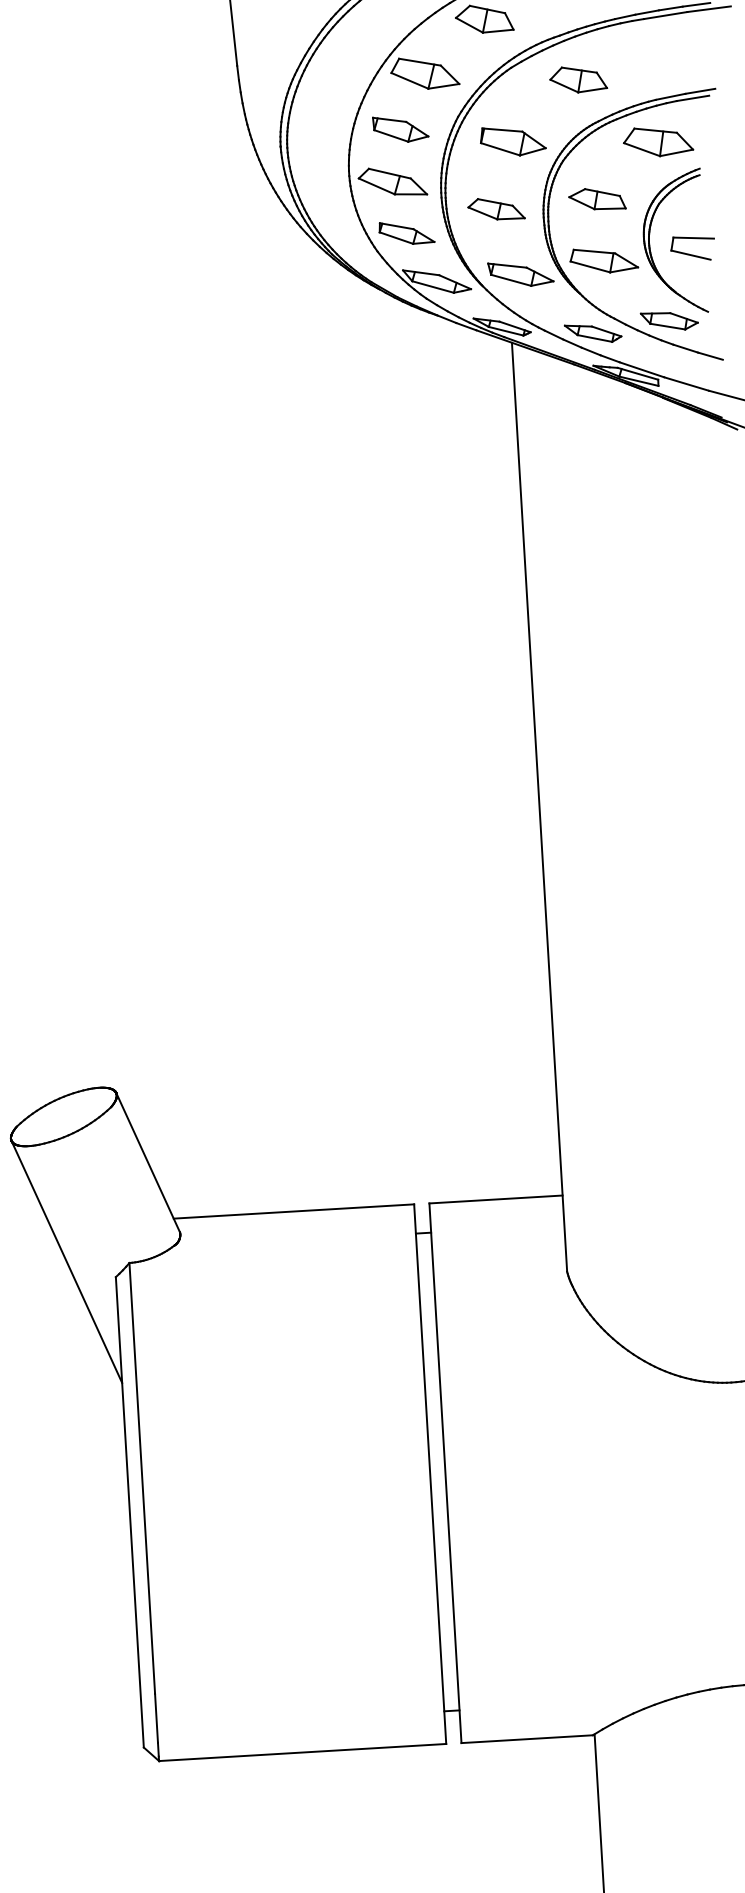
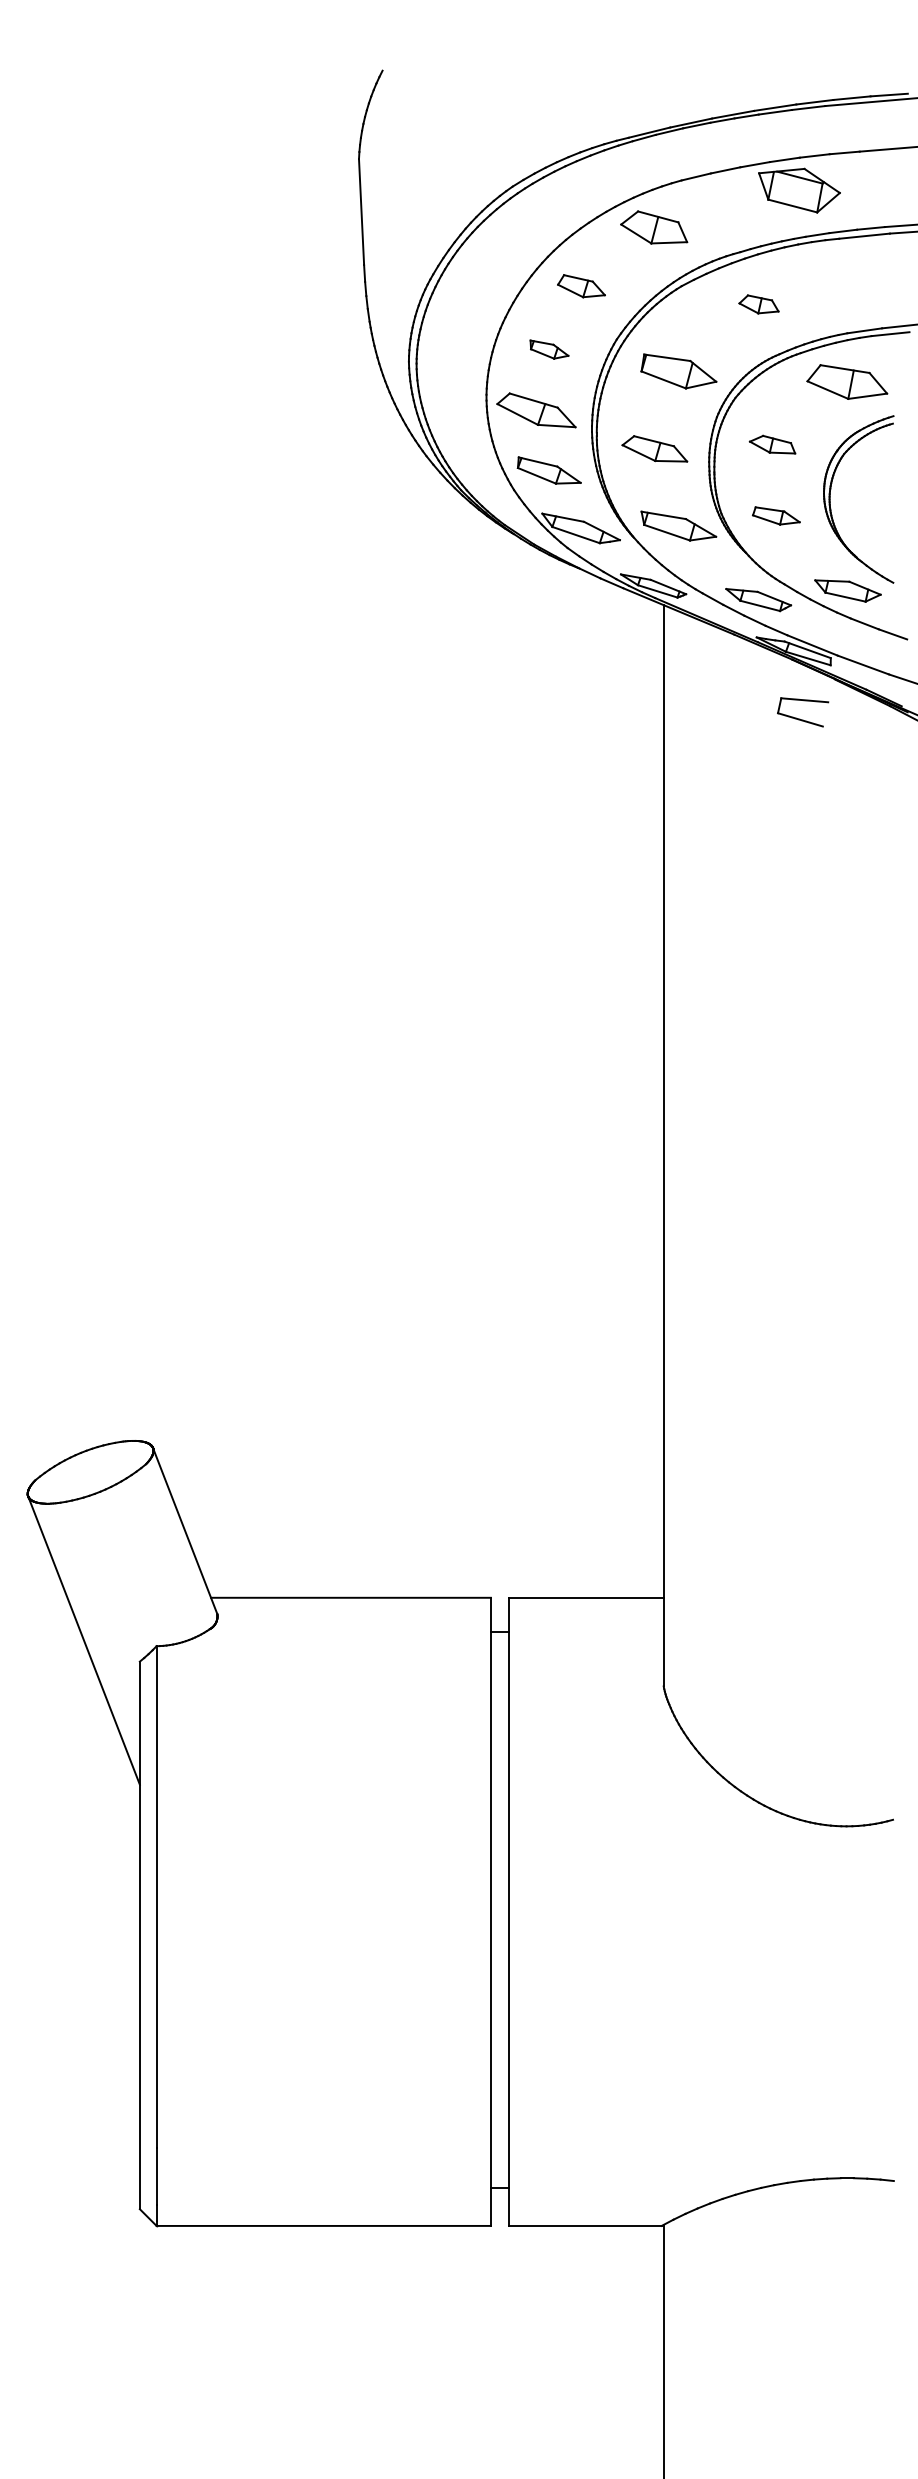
part: (425, 72) -> (581, 285), size x0.6
part: (578, 79) -> (758, 304), size x0.6
part: (400, 128) -> (549, 349), size x0.6
part: (597, 199) -> (772, 444), size x0.7
part: (690, 253) -> (800, 718), moved
part: (604, 259) -> (776, 515), size x0.6

